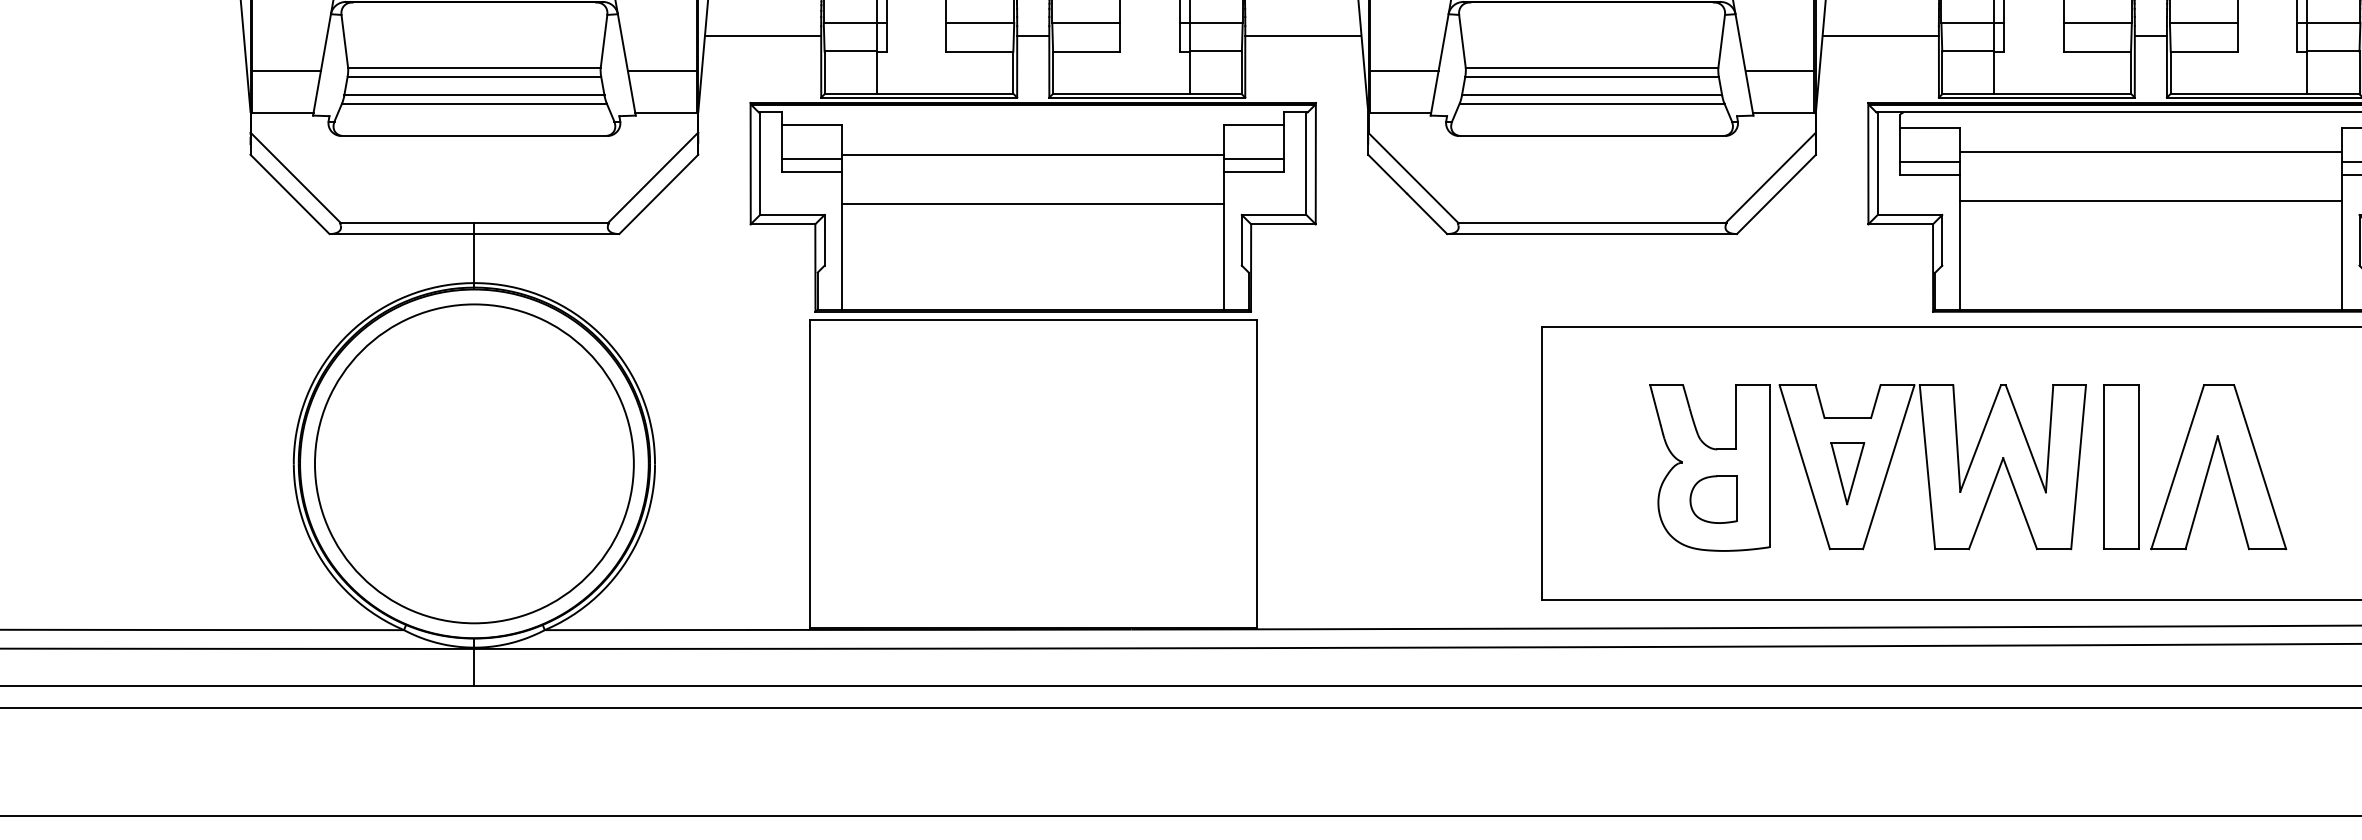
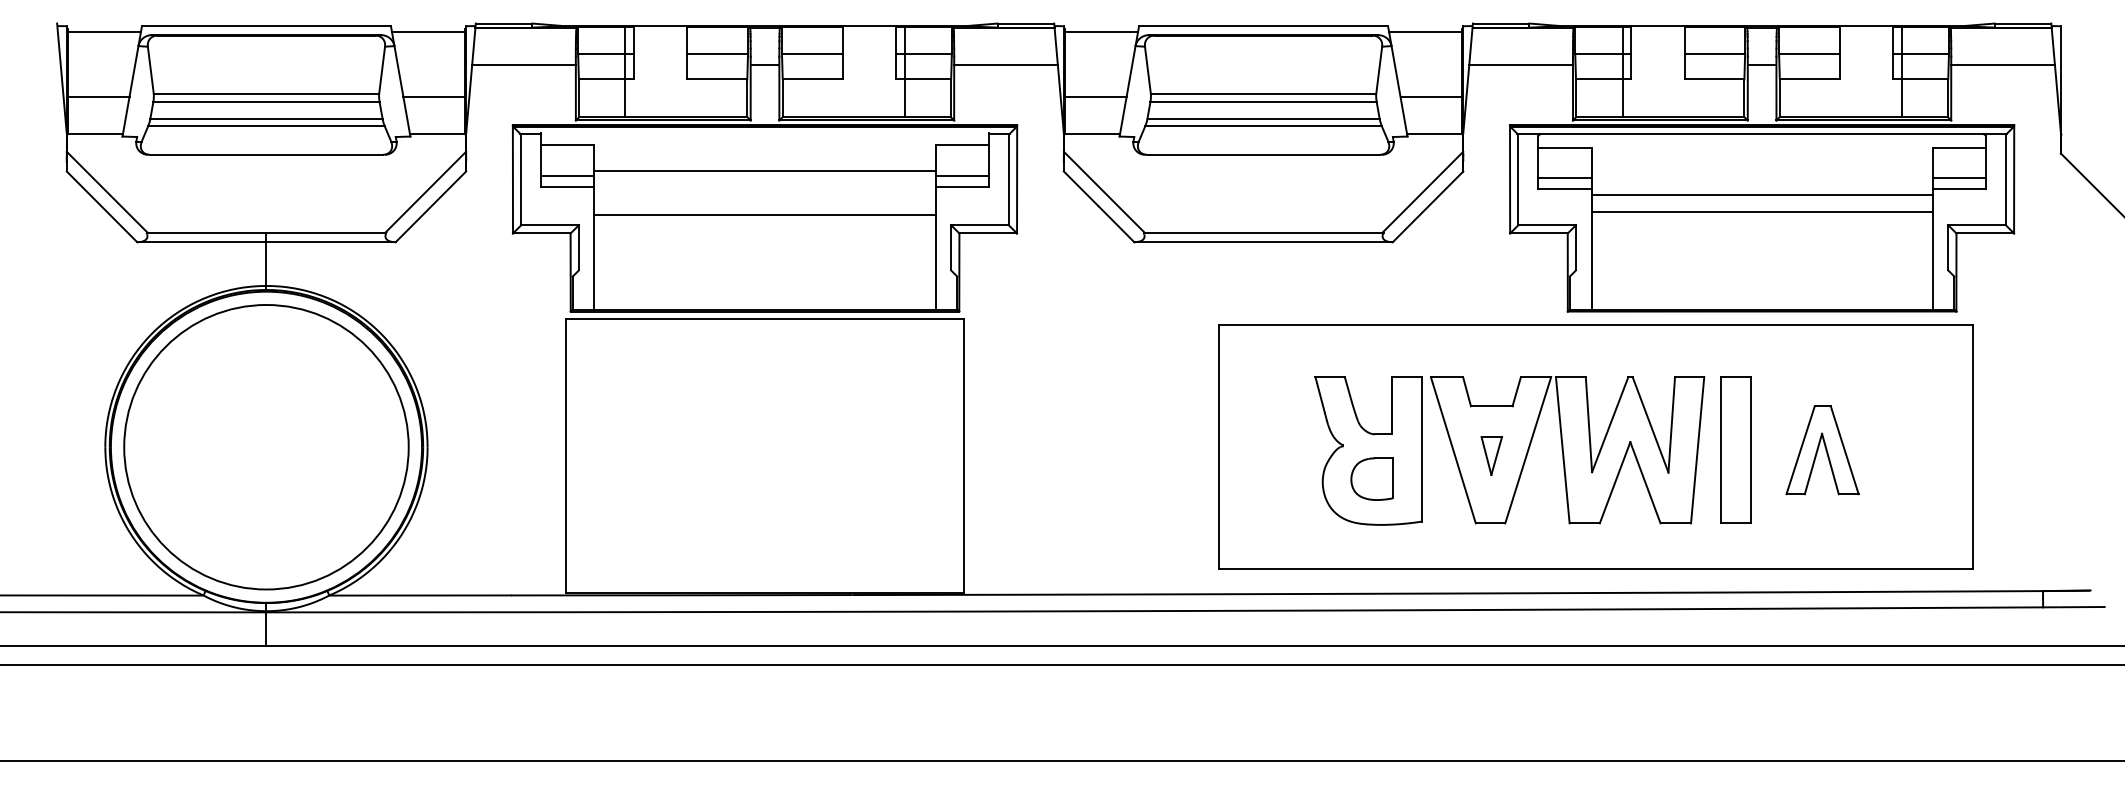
line: (2150, 151) -> (1761, 194), moved
part: (2218, 467) -> (1822, 450), size x0.6
part: (1847, 473) -> (1491, 455), size x0.7

